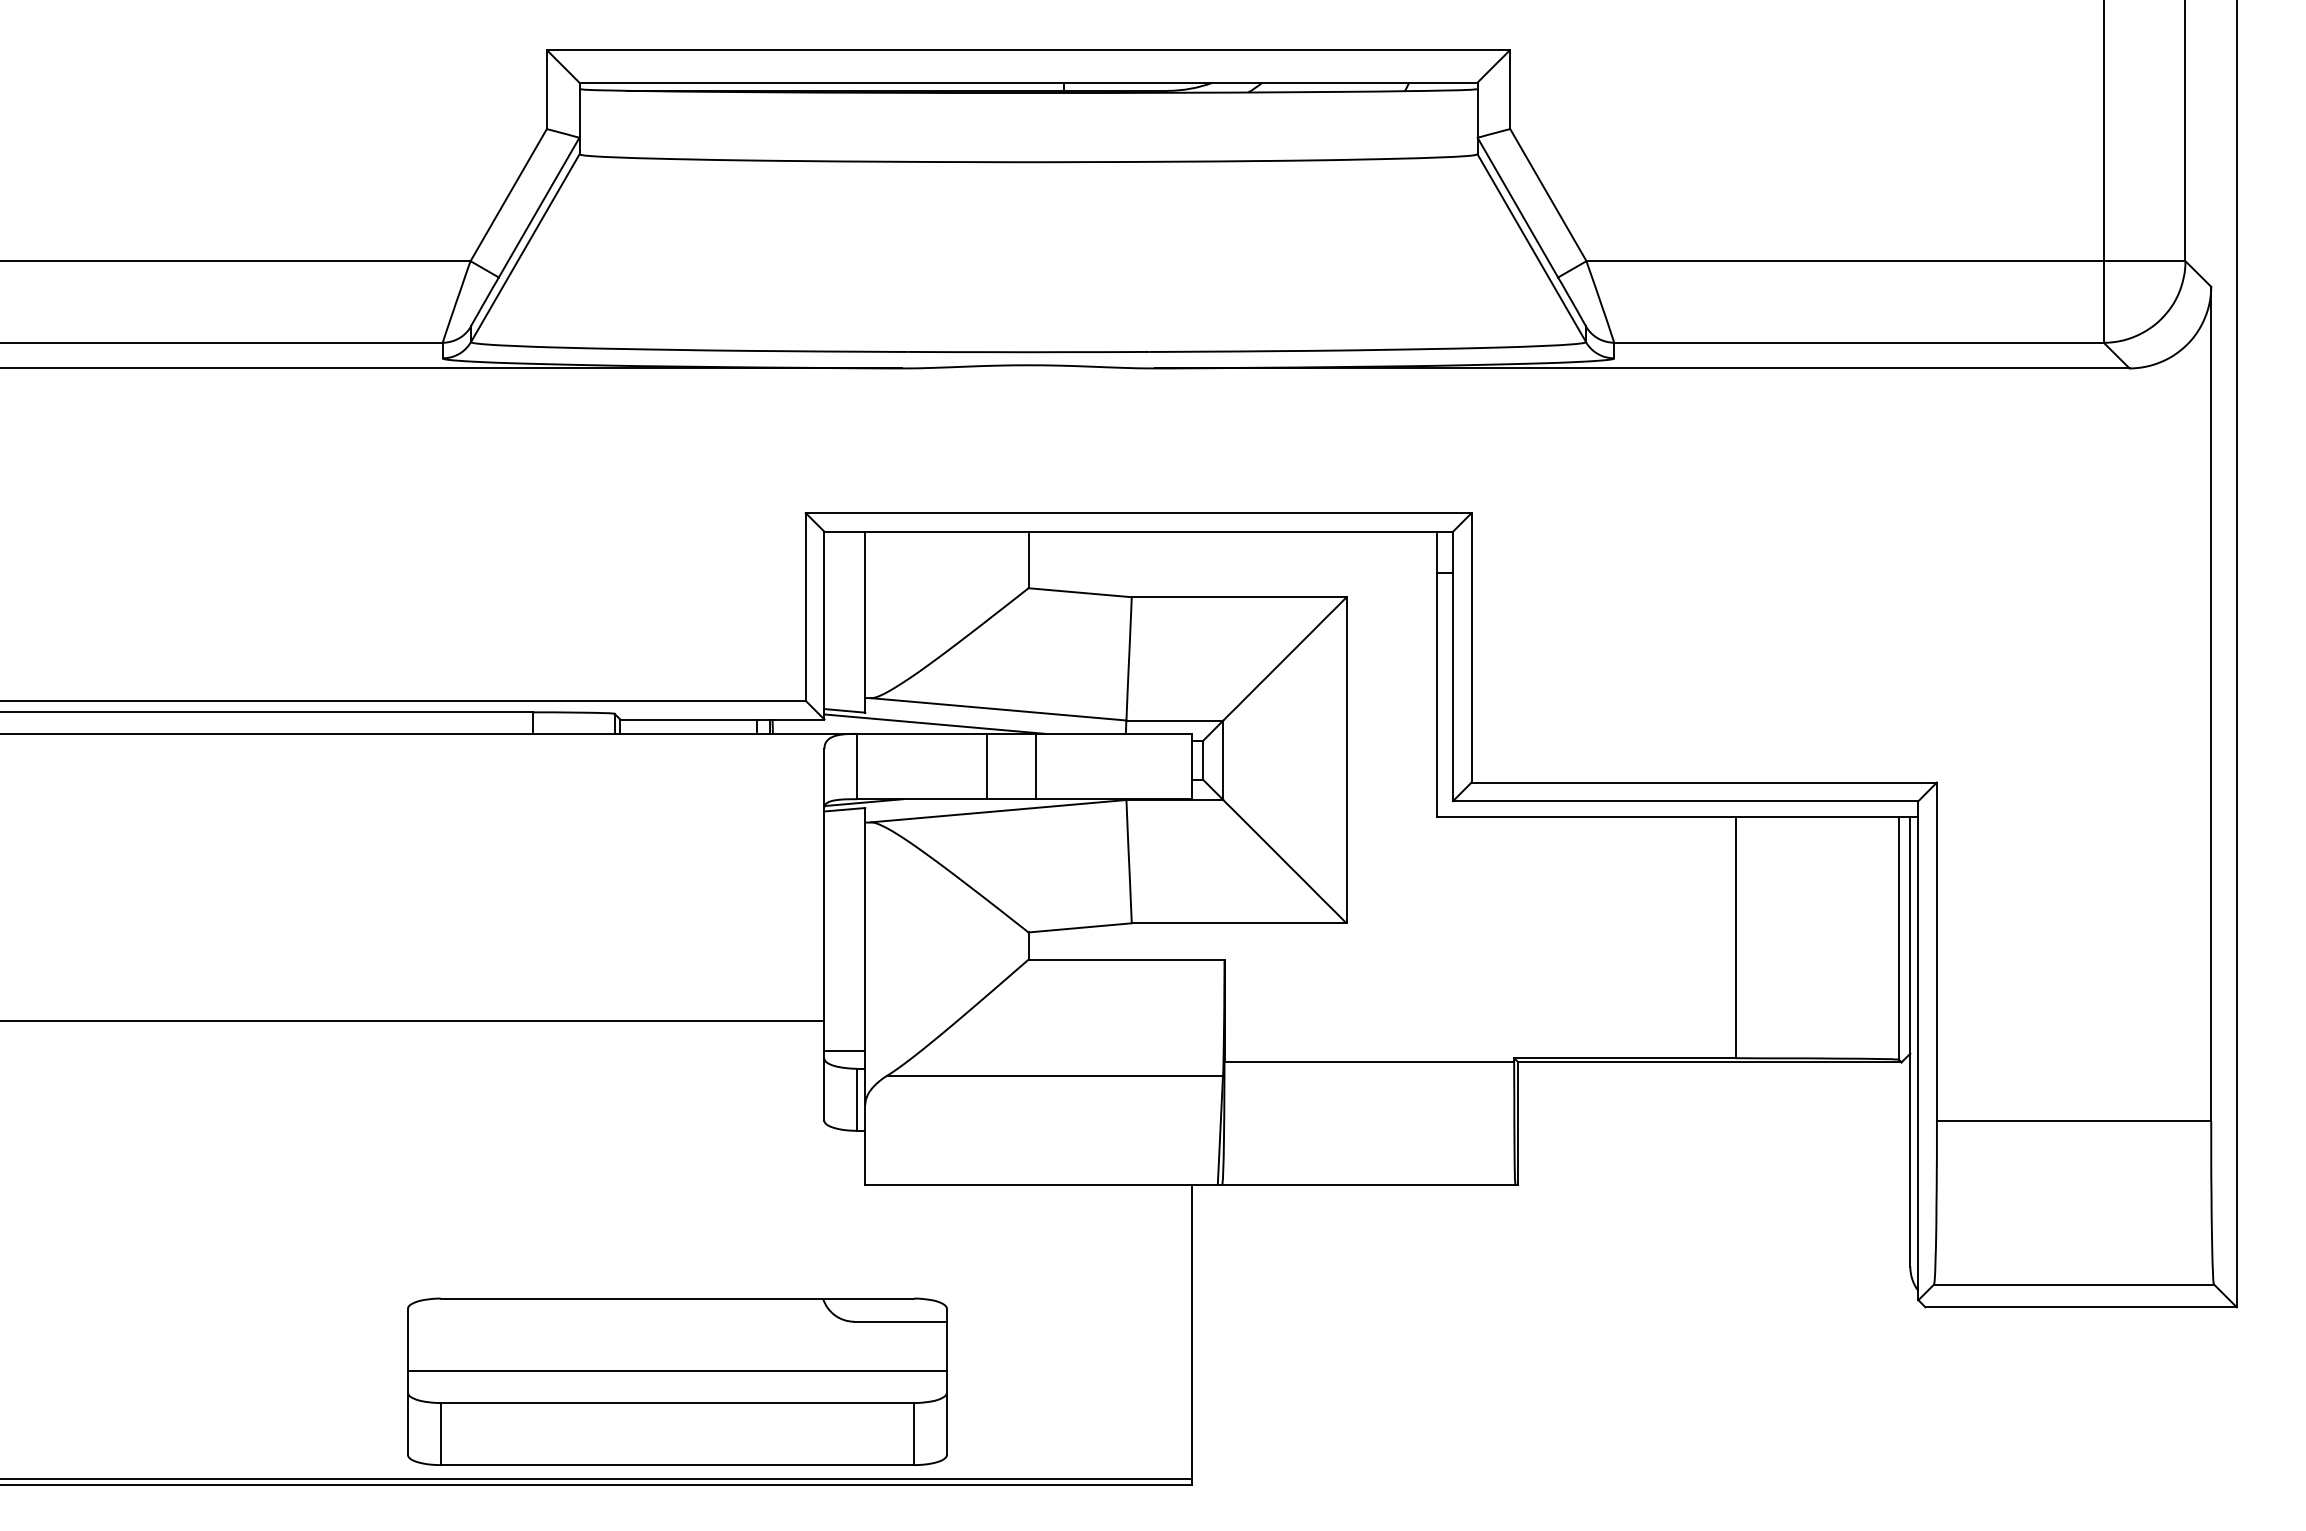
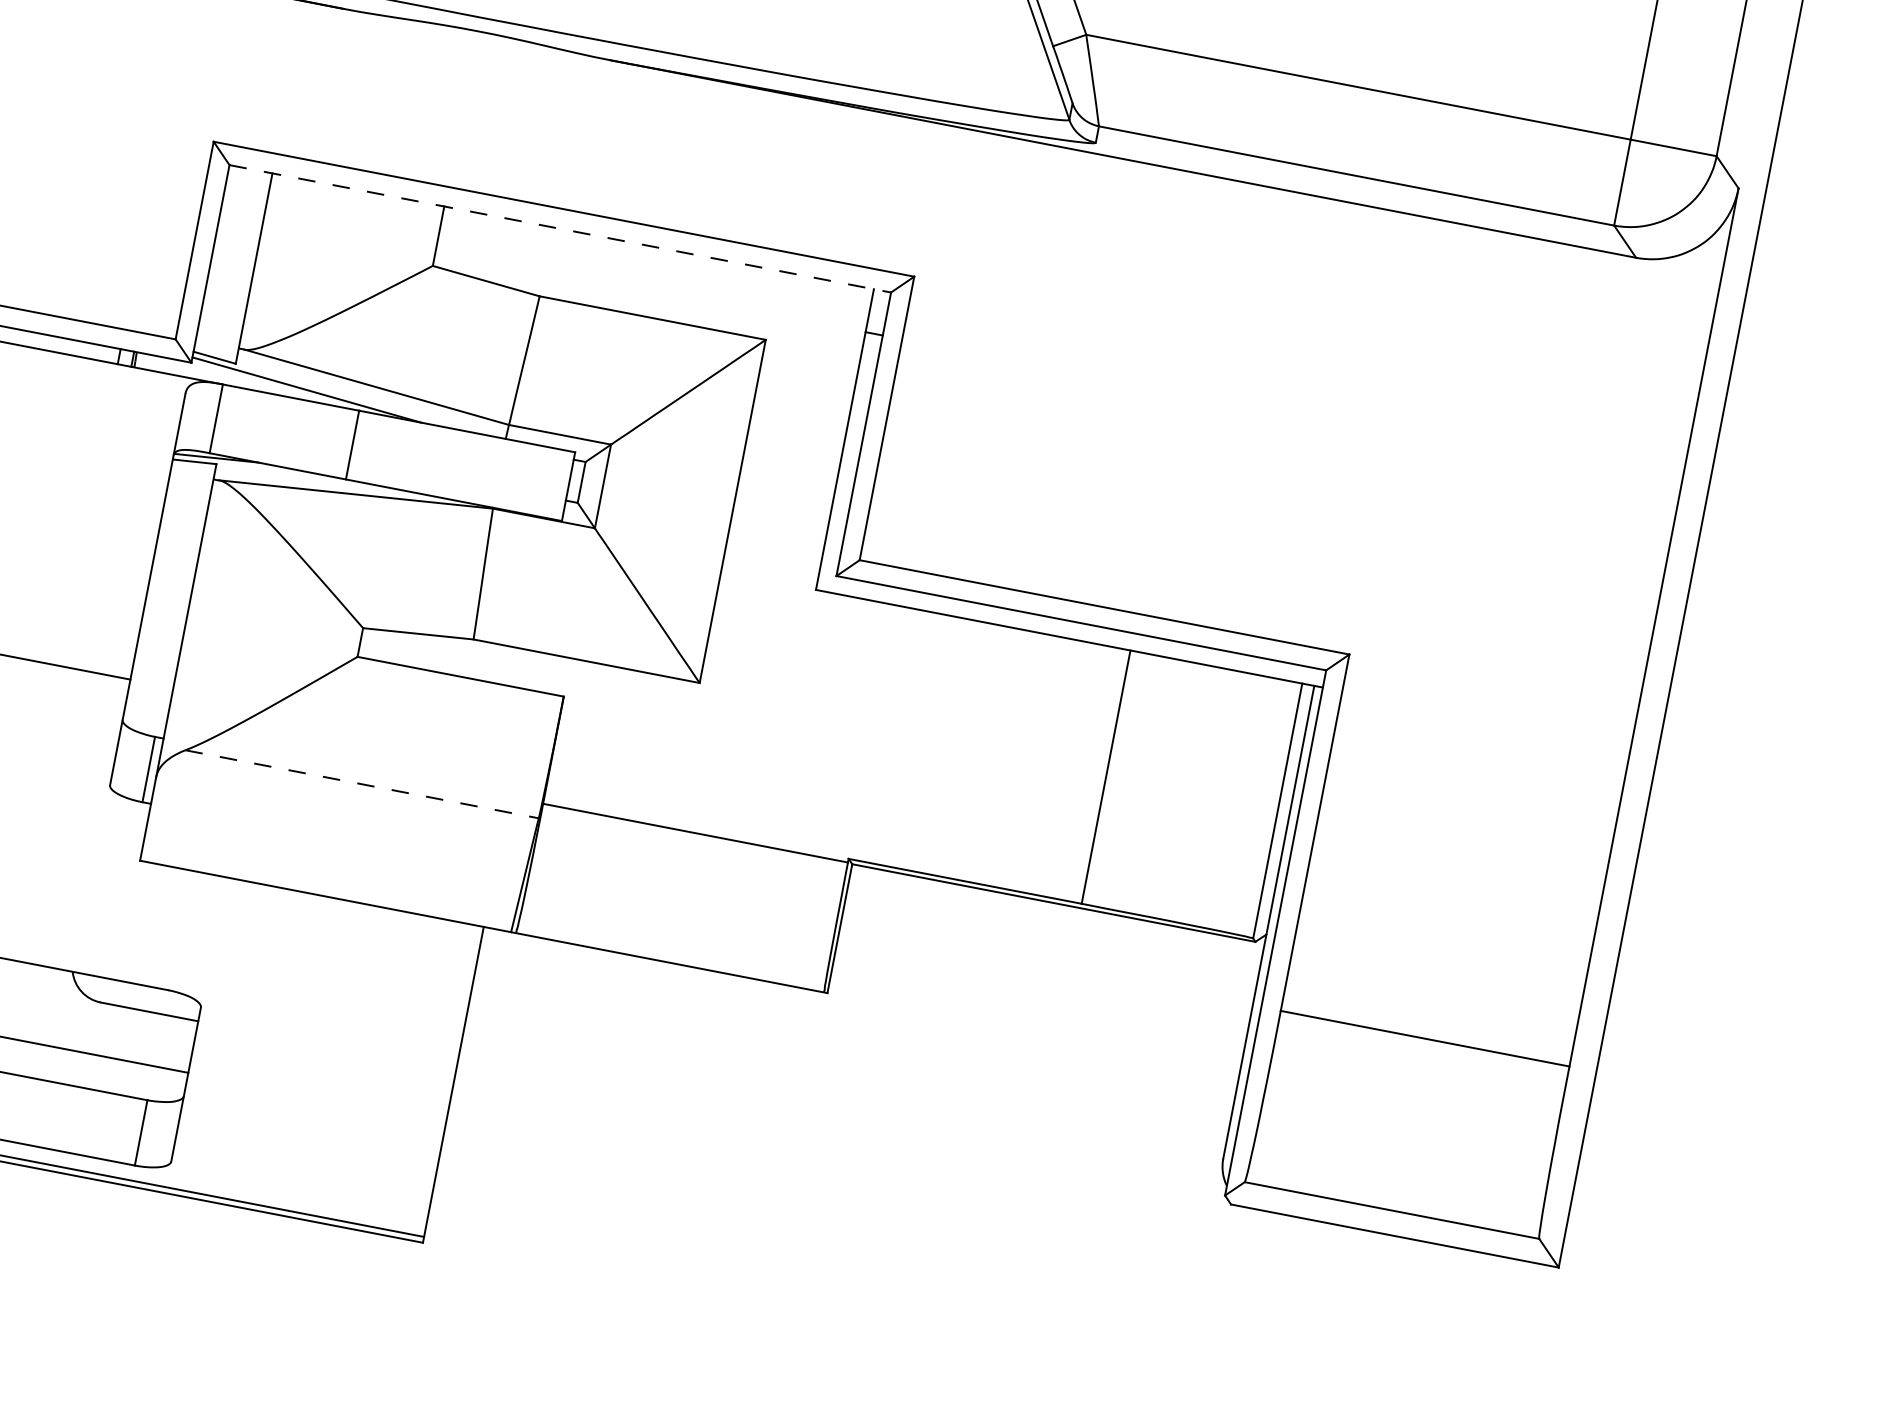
line: (1139, 531) -> (561, 228), solid -> dashed
line: (1035, 766) -> (404, 454), removed
line: (844, 1050) -> (145, 715), removed
line: (1055, 1075) -> (362, 784), solid -> dashed

